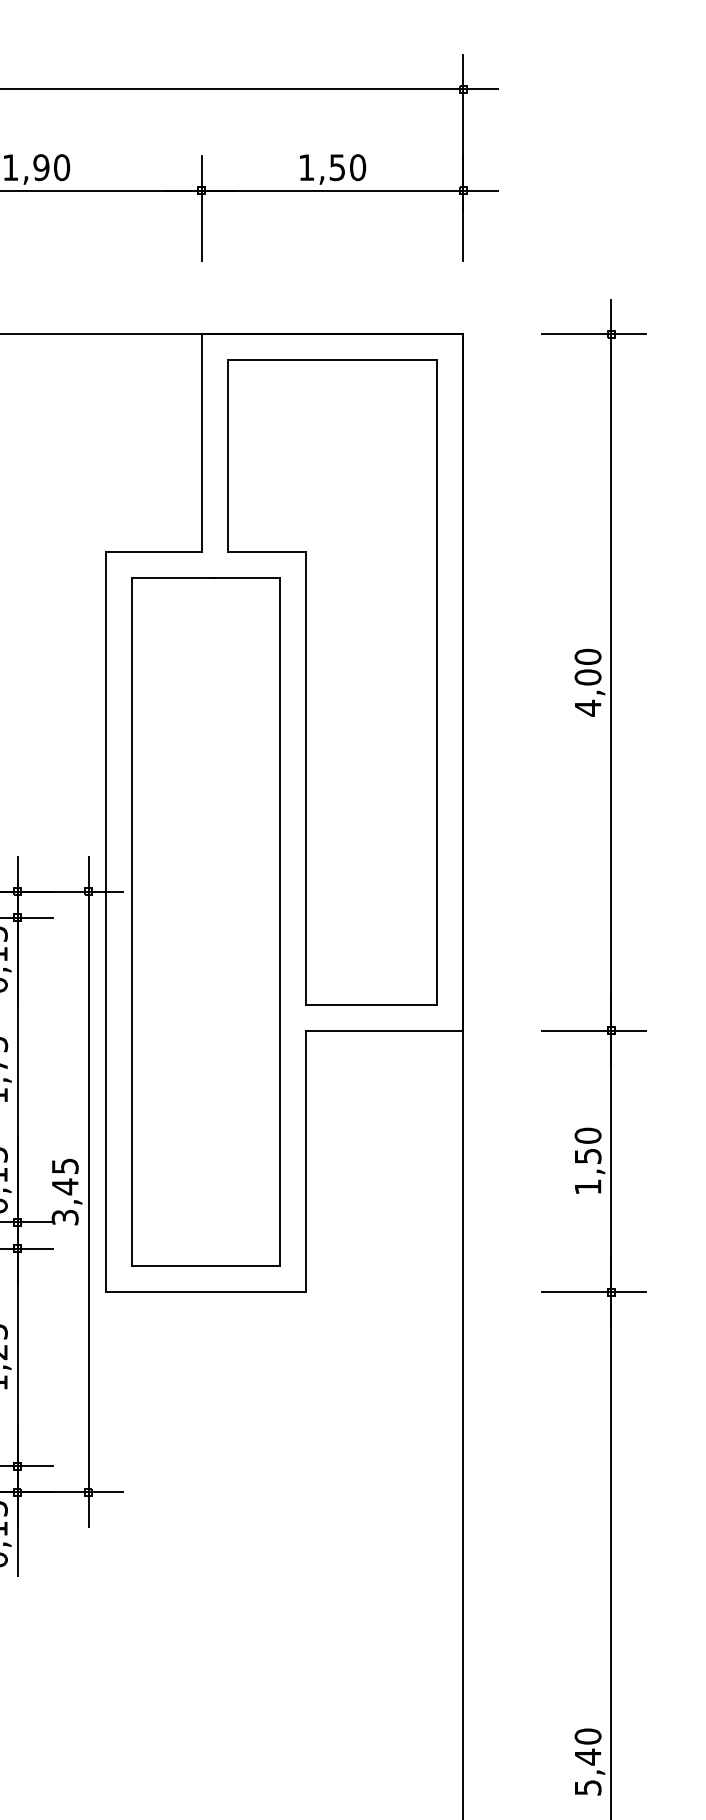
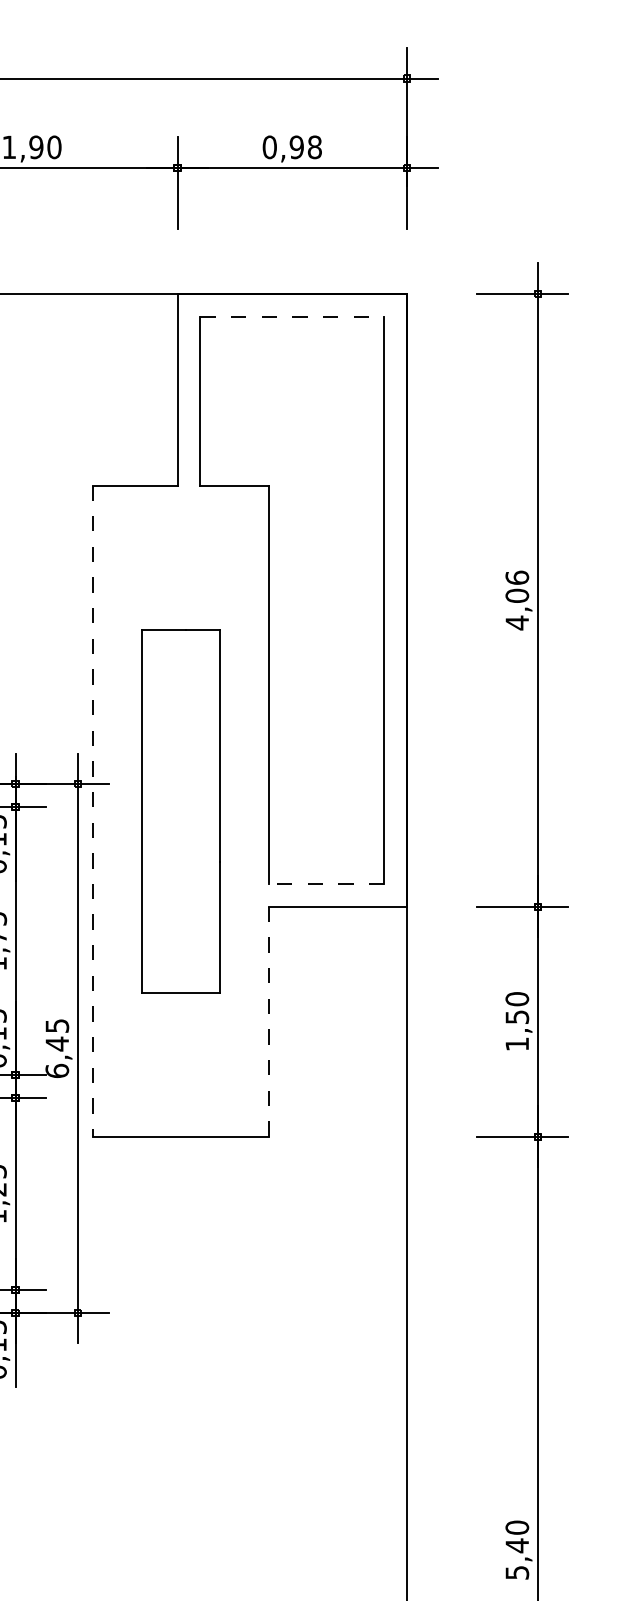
text: (332, 167) -> (292, 147), 1,50 -> 0,98
line: (332, 360) -> (292, 317), solid -> dashed
text: (587, 656) -> (516, 577), 4,00 -> 4,06
part: (205, 921) -> (180, 810), size x0.6
line: (106, 922) -> (93, 811), solid -> dashed
line: (371, 1004) -> (326, 883), solid -> dashed
line: (306, 1161) -> (269, 1021), solid -> dashed
text: (64, 1217) -> (56, 1071), 3,45 -> 6,45

